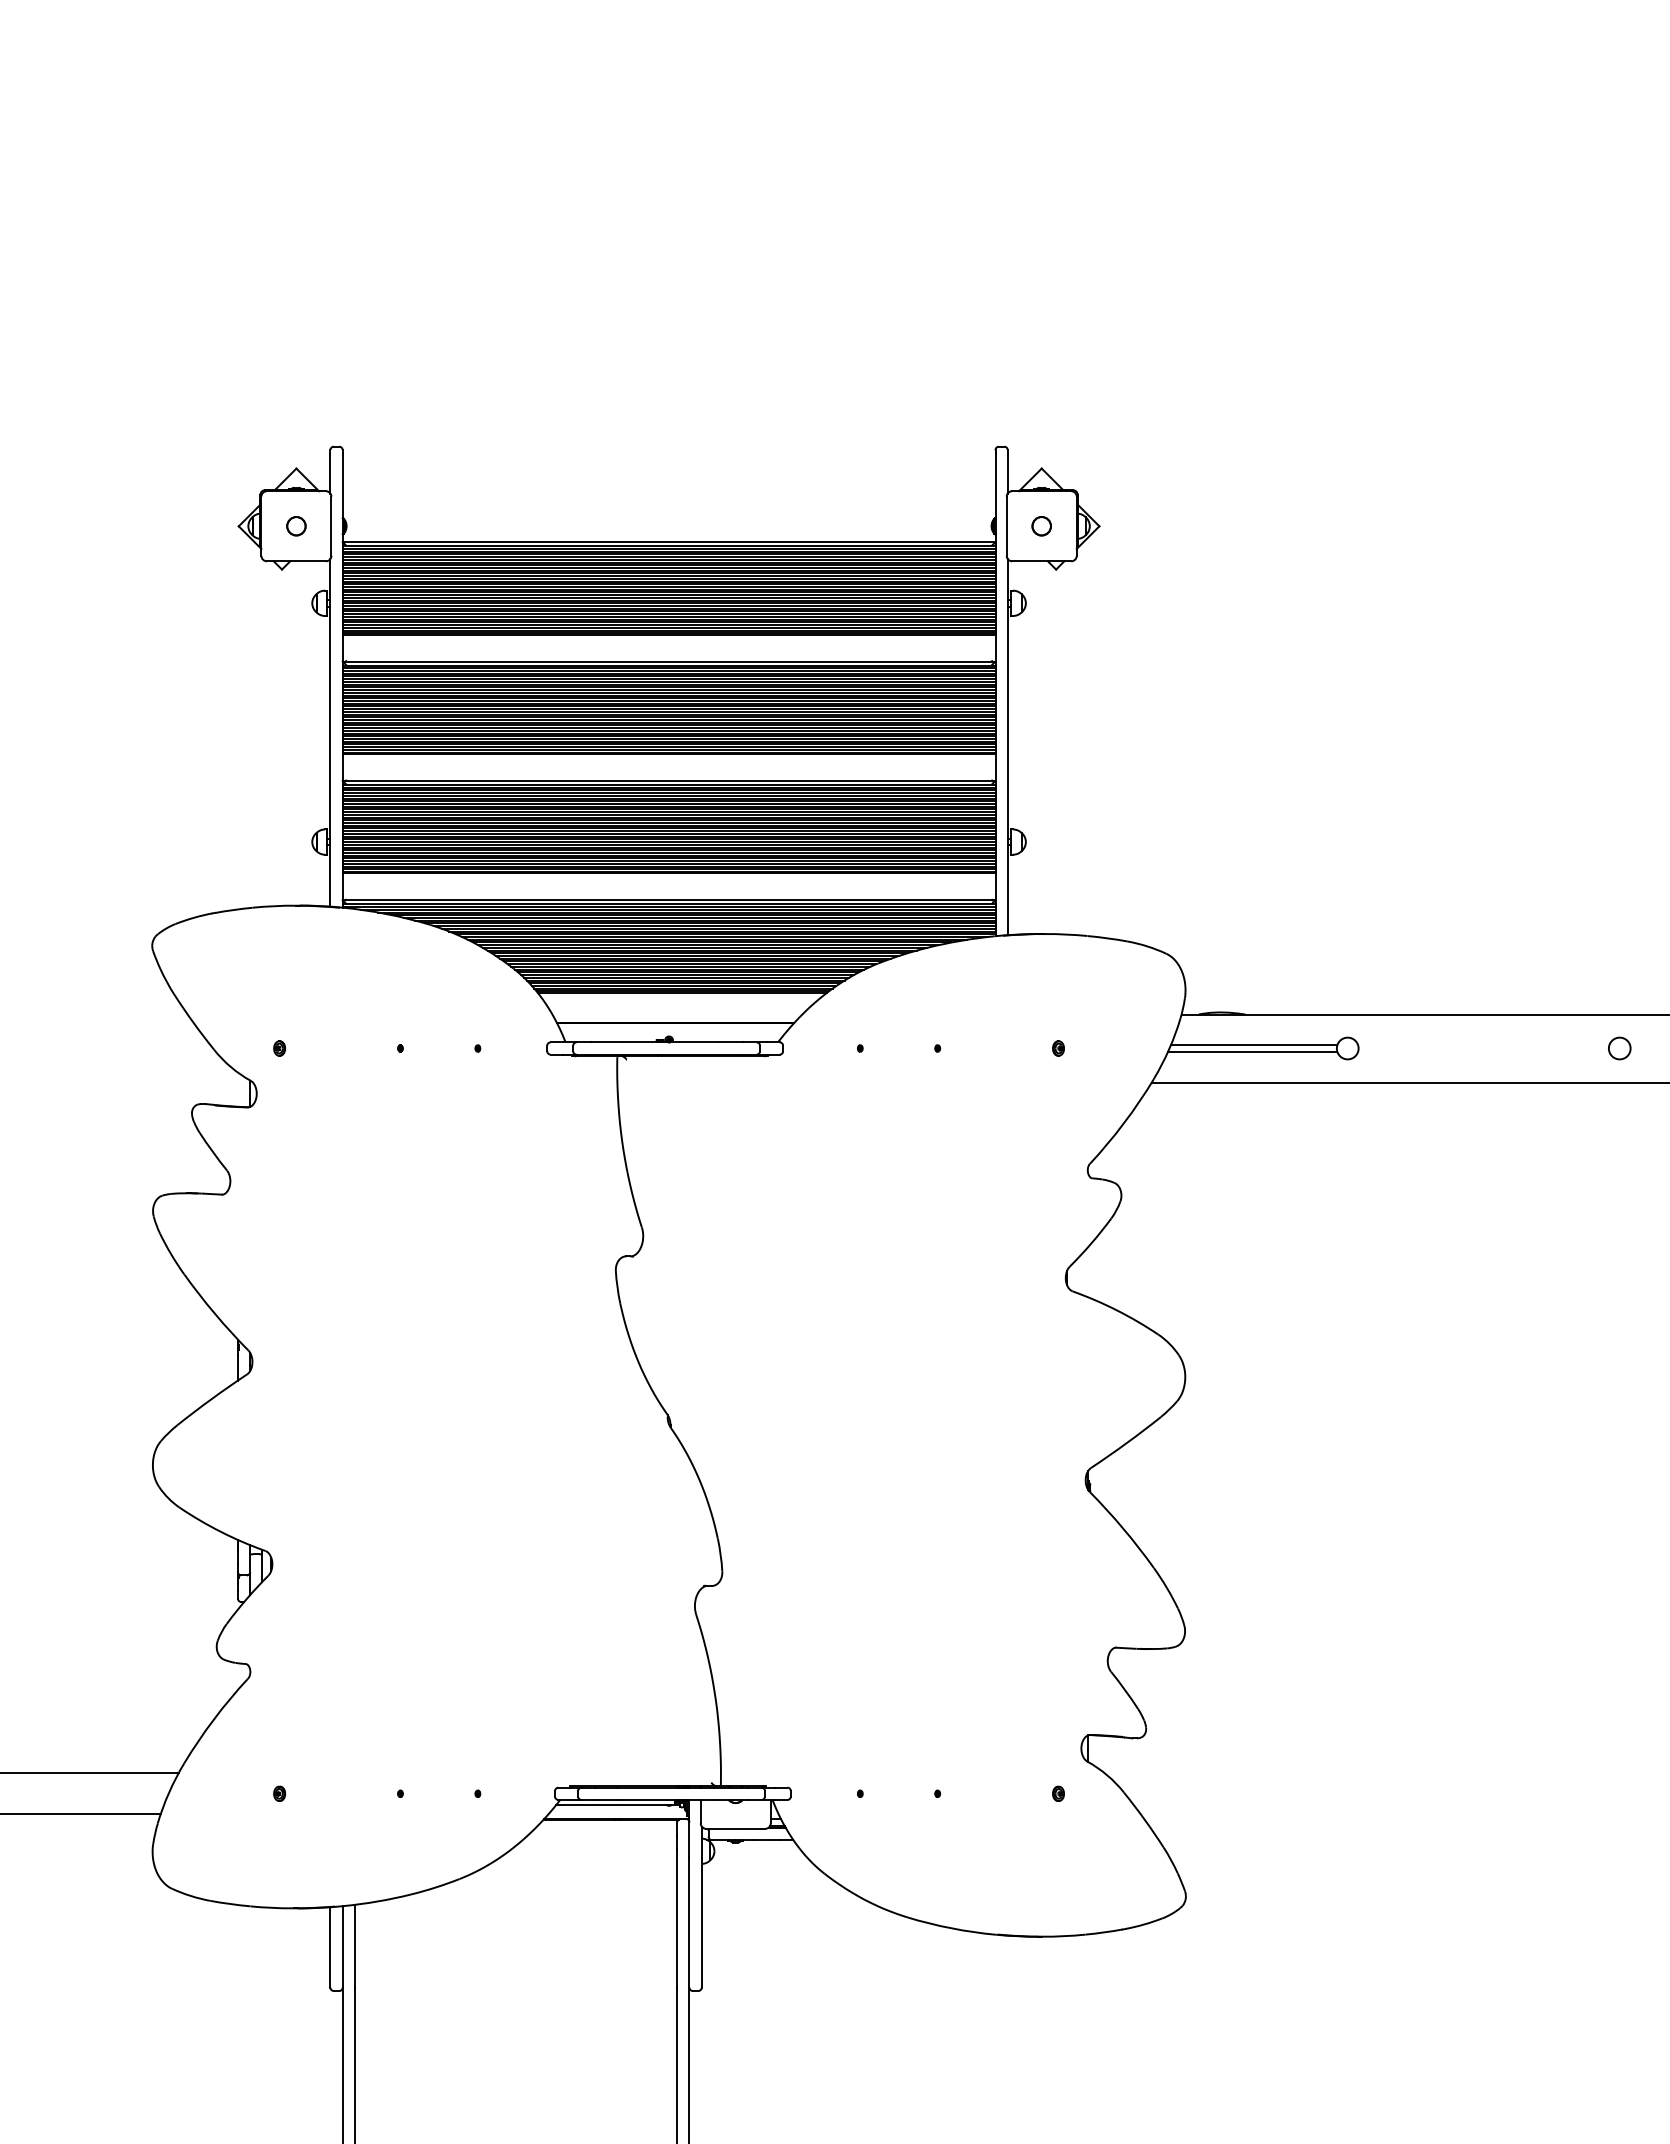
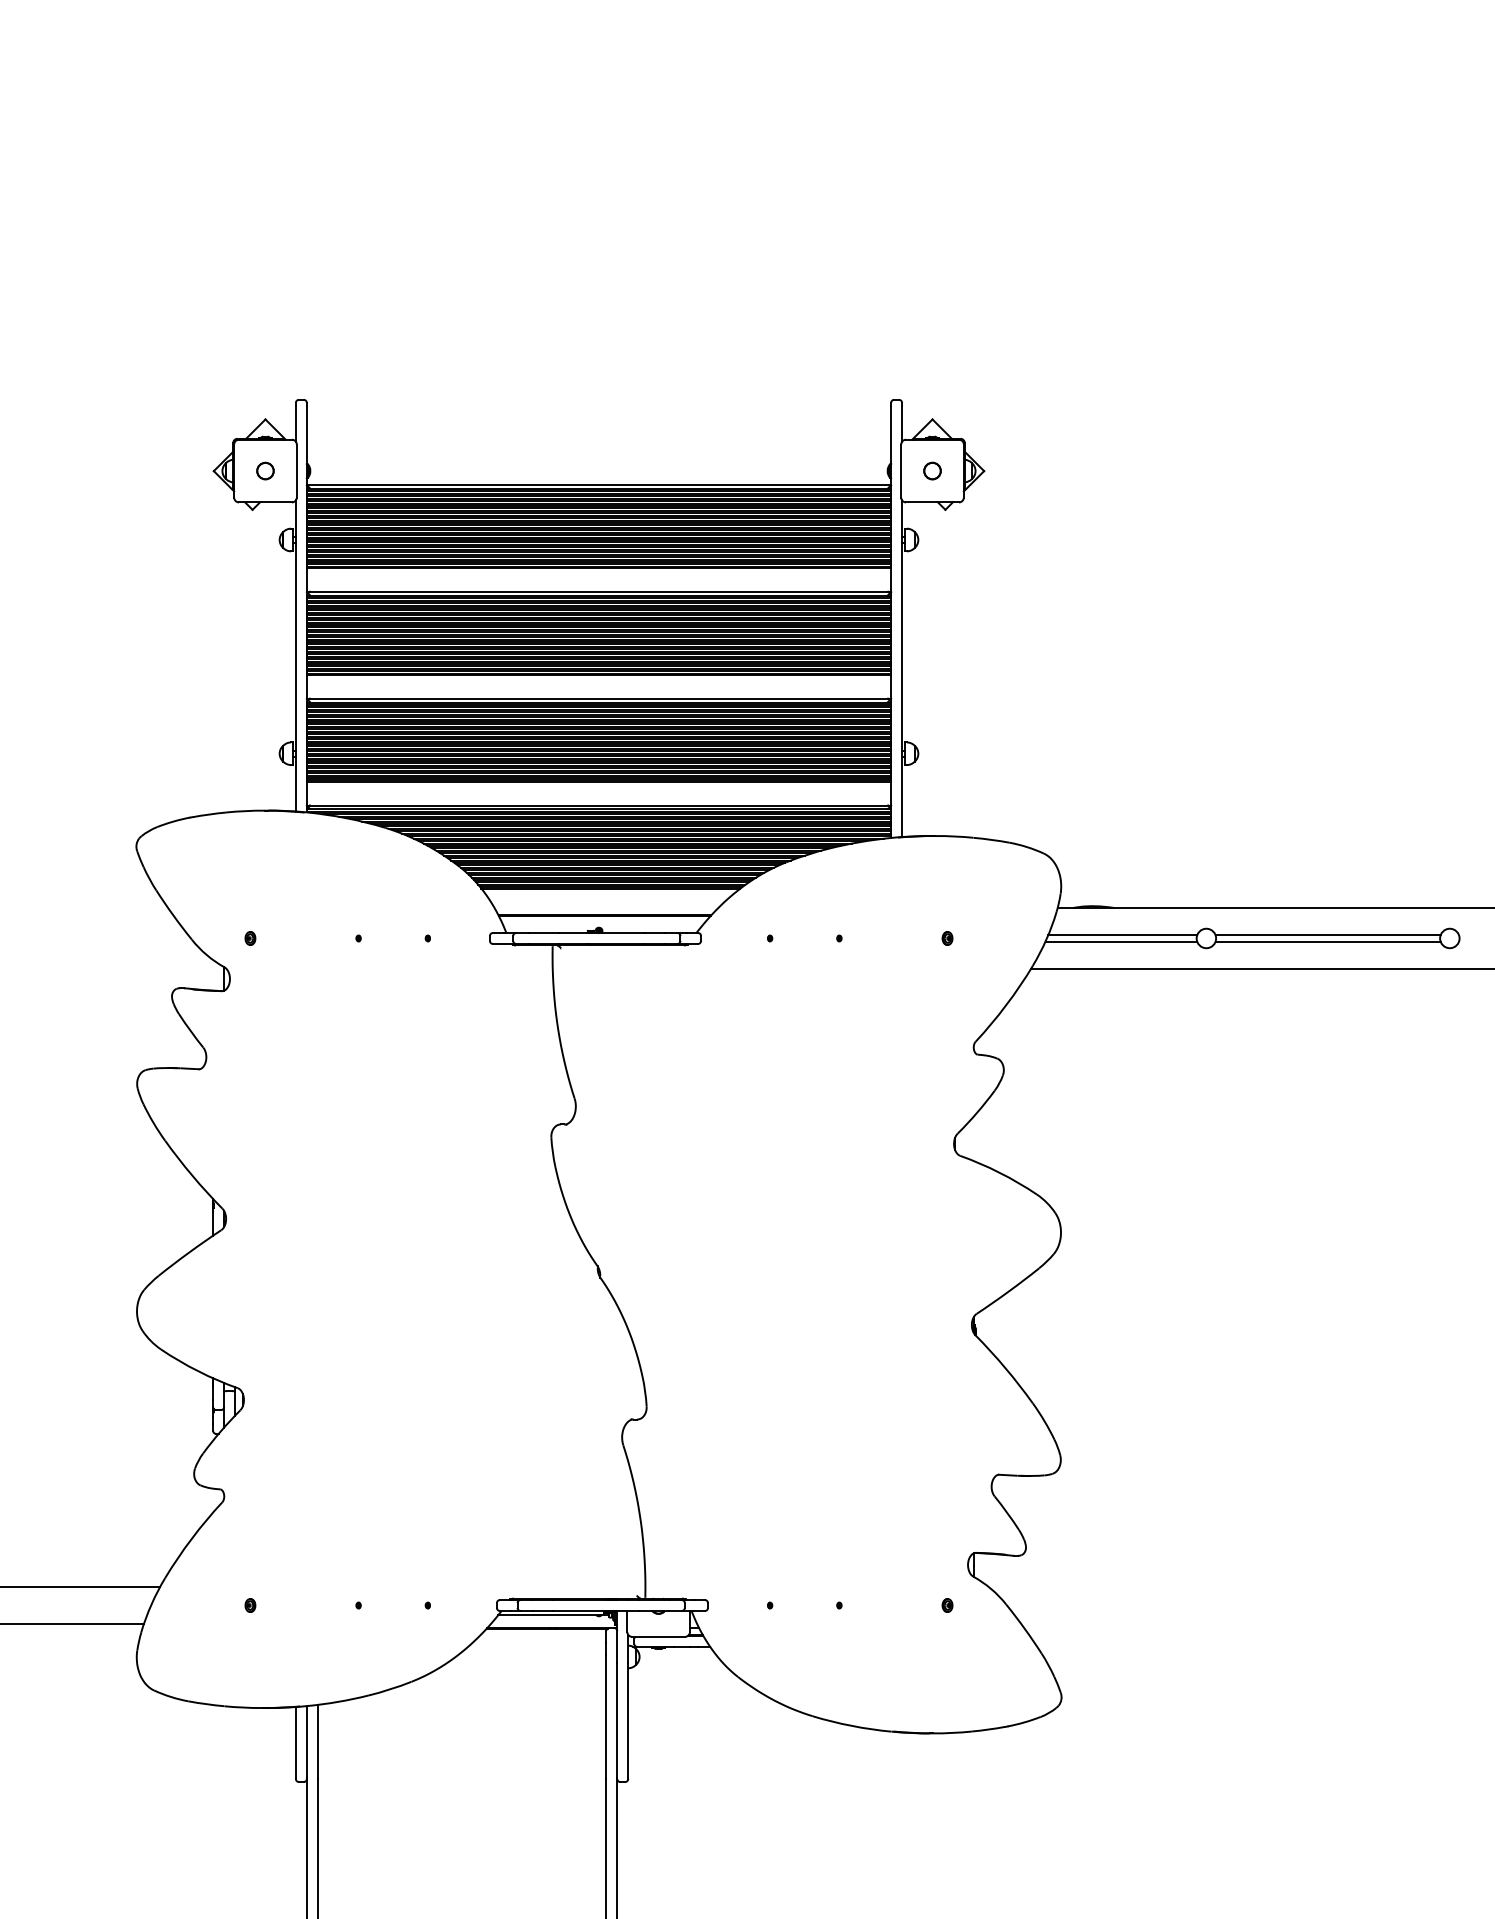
line: (1483, 1045) -> (1327, 935), added
line: (1483, 1051) -> (1327, 941), added

